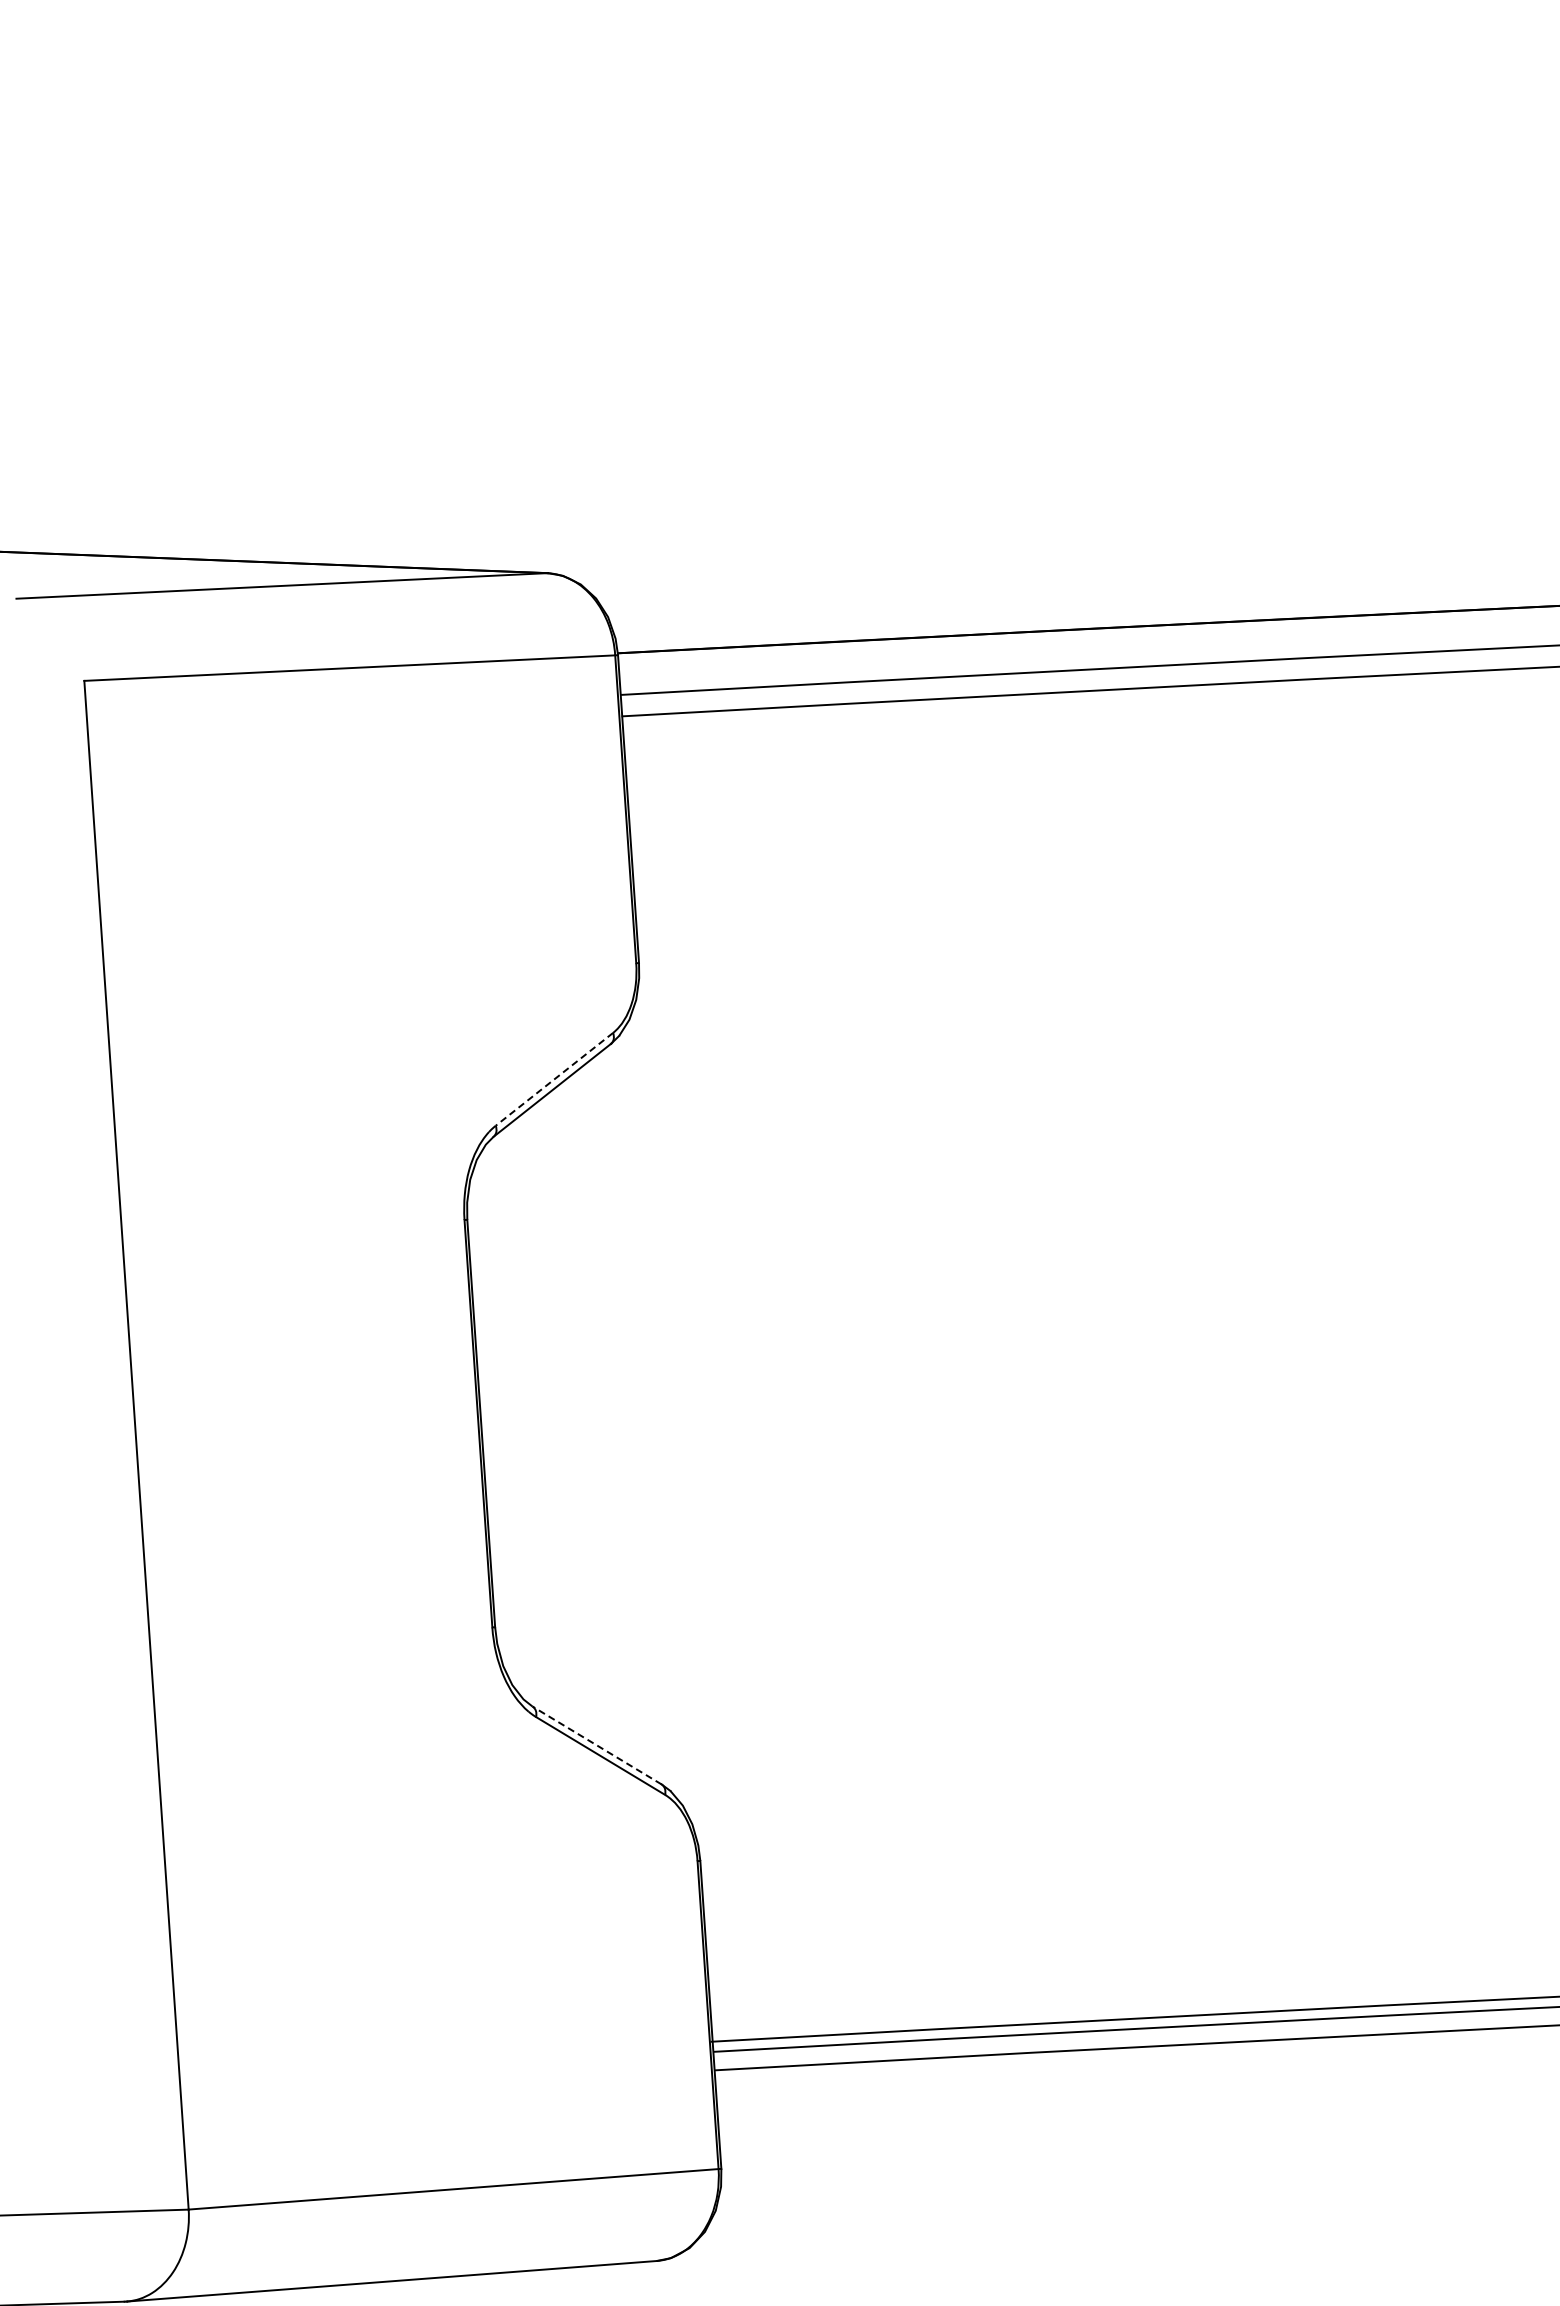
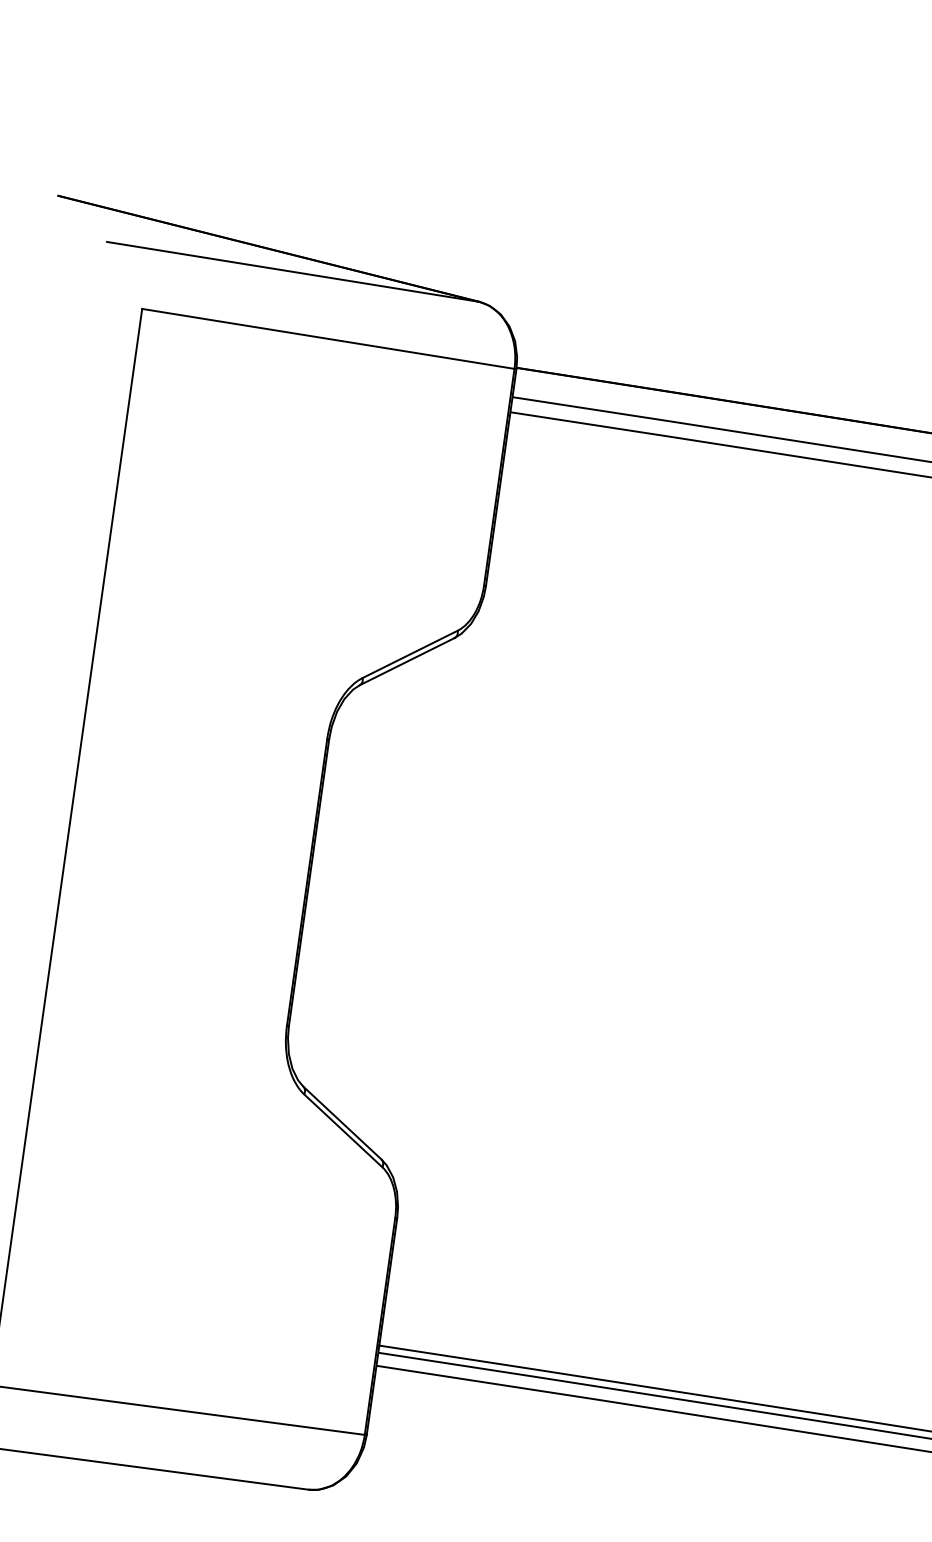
line: (554, 1079) -> (410, 654), dashed -> solid
line: (596, 1745) -> (342, 1122), dashed -> solid

